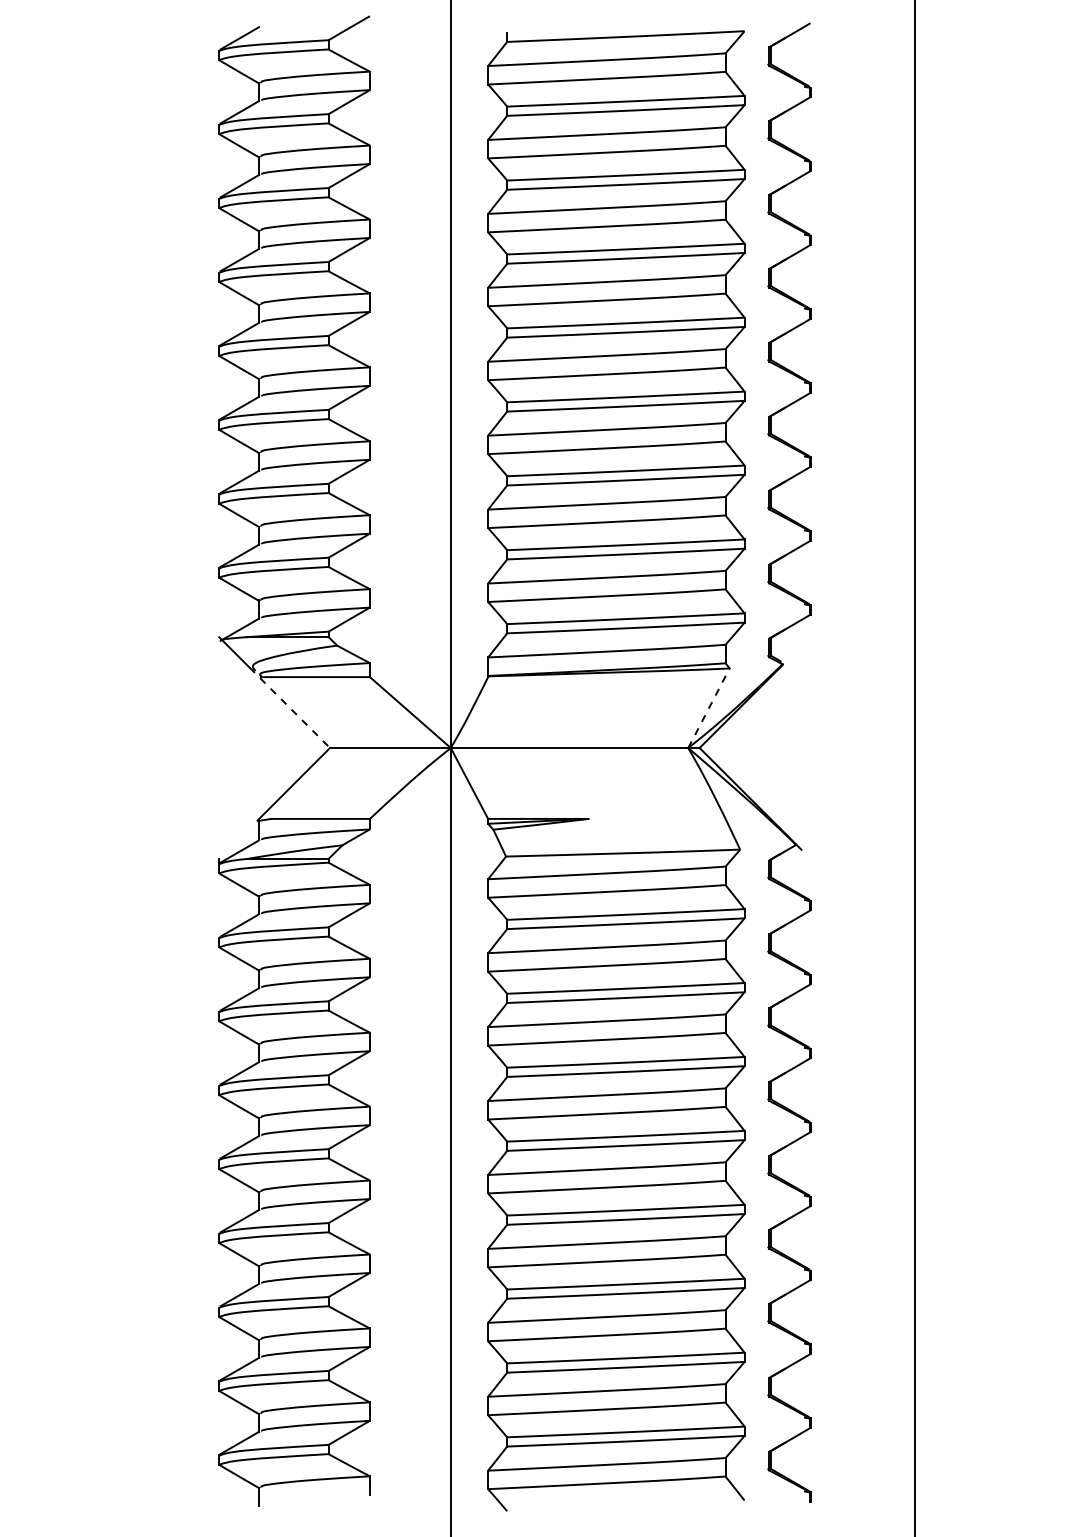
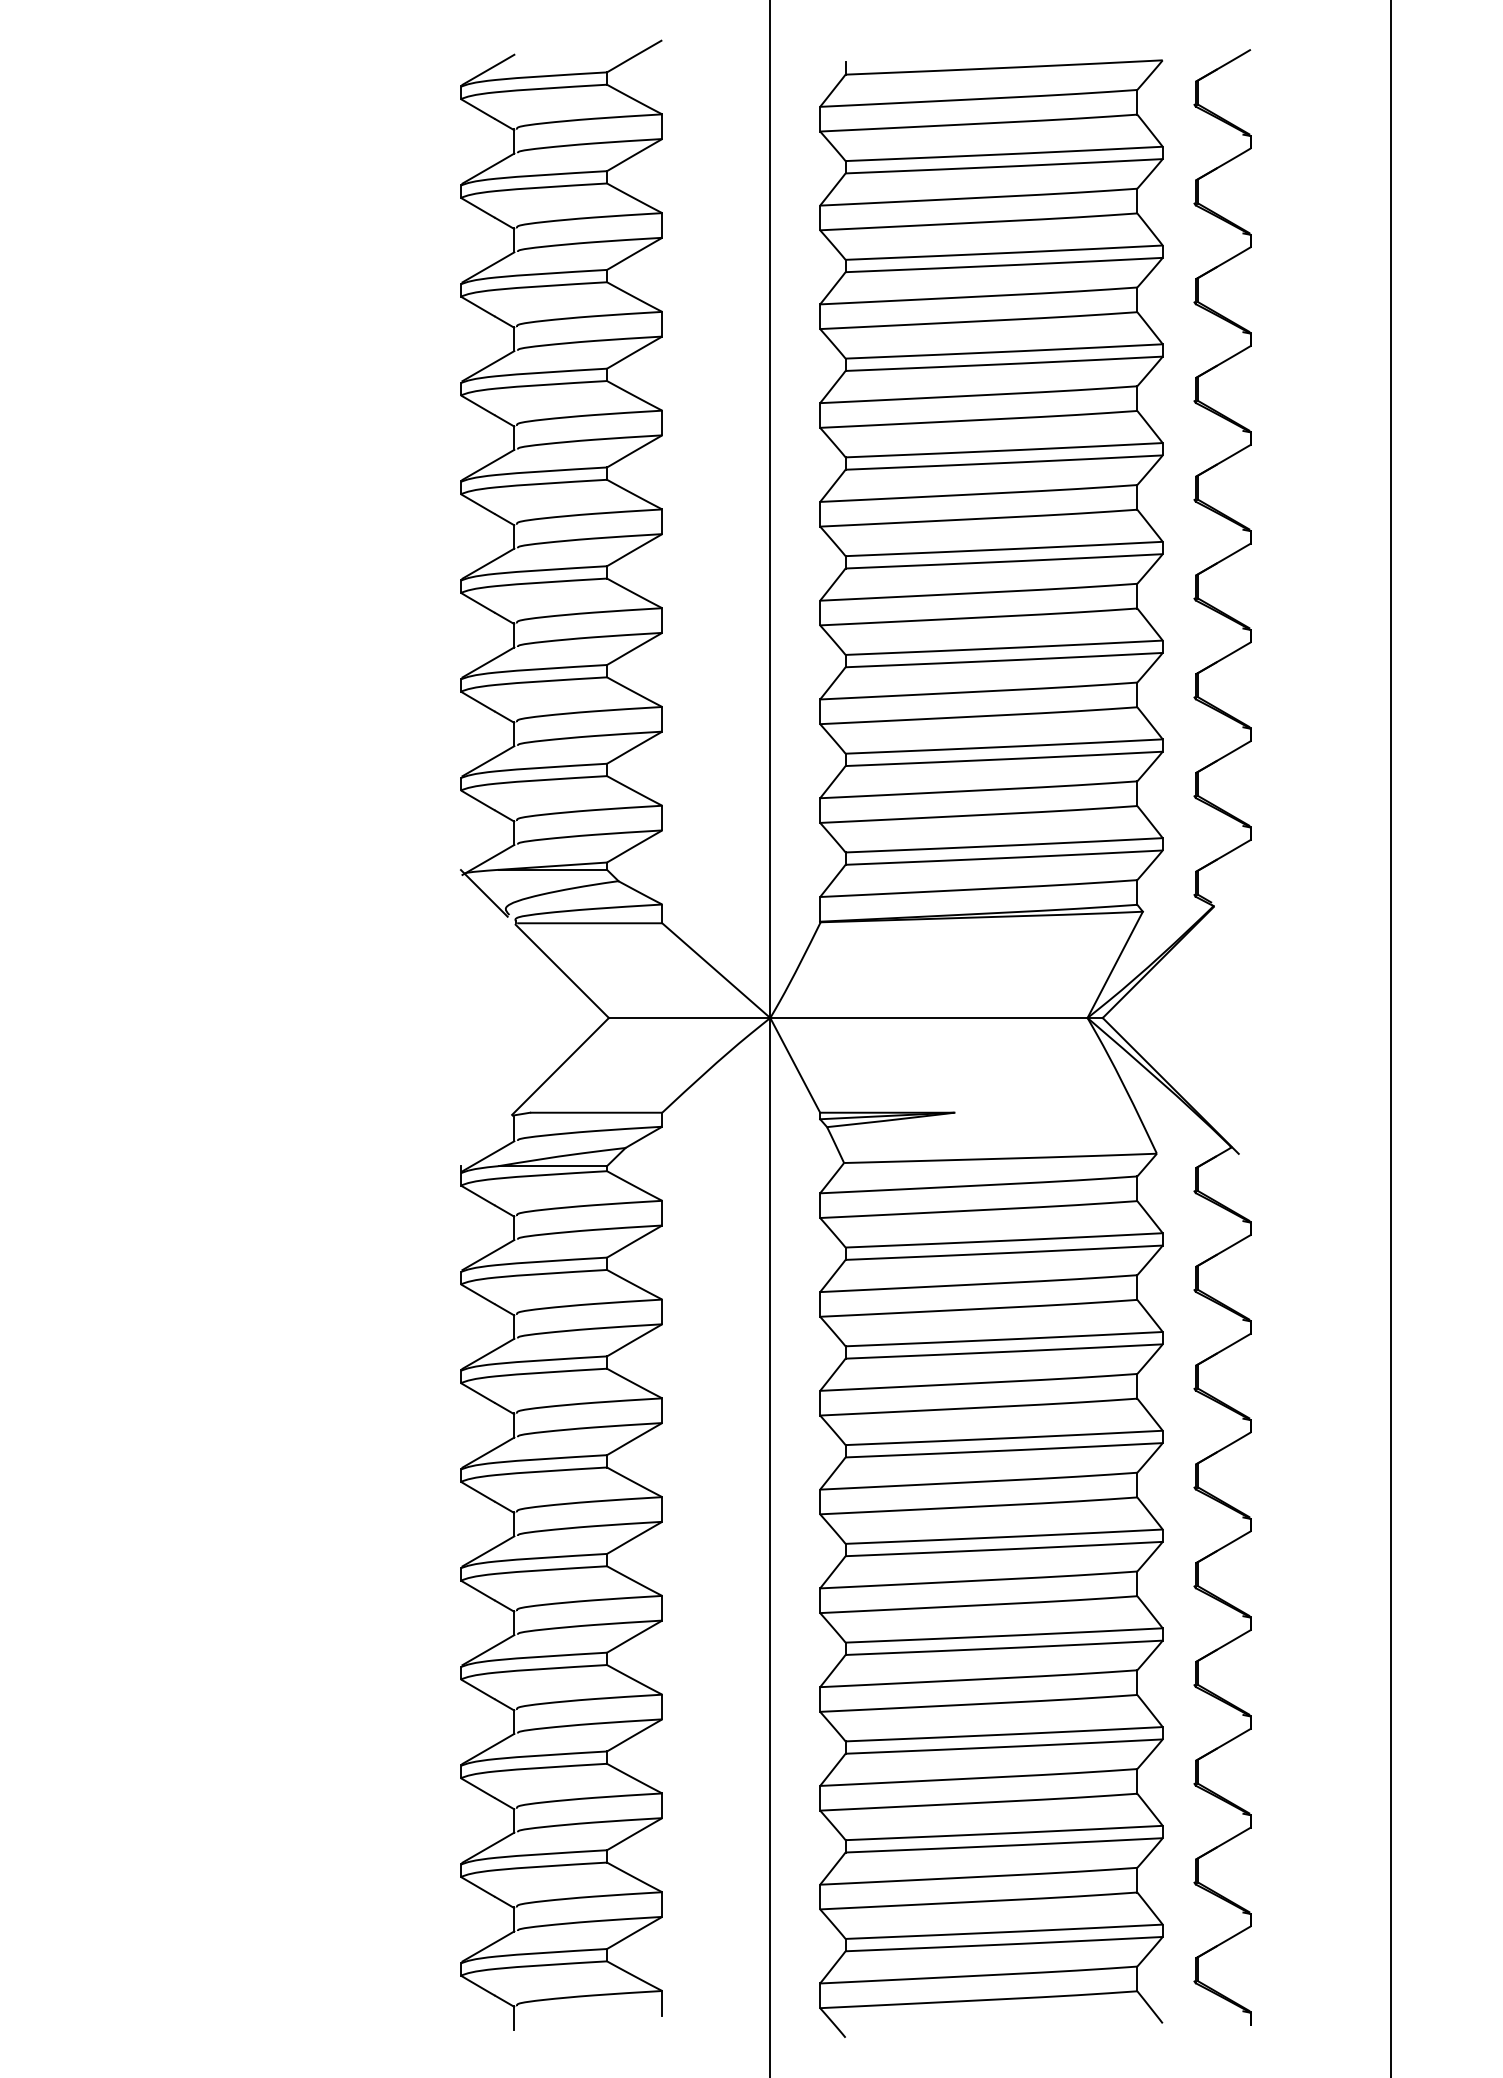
line: (709, 707) -> (1115, 964), dashed -> solid
line: (295, 713) -> (562, 971), dashed -> solid

